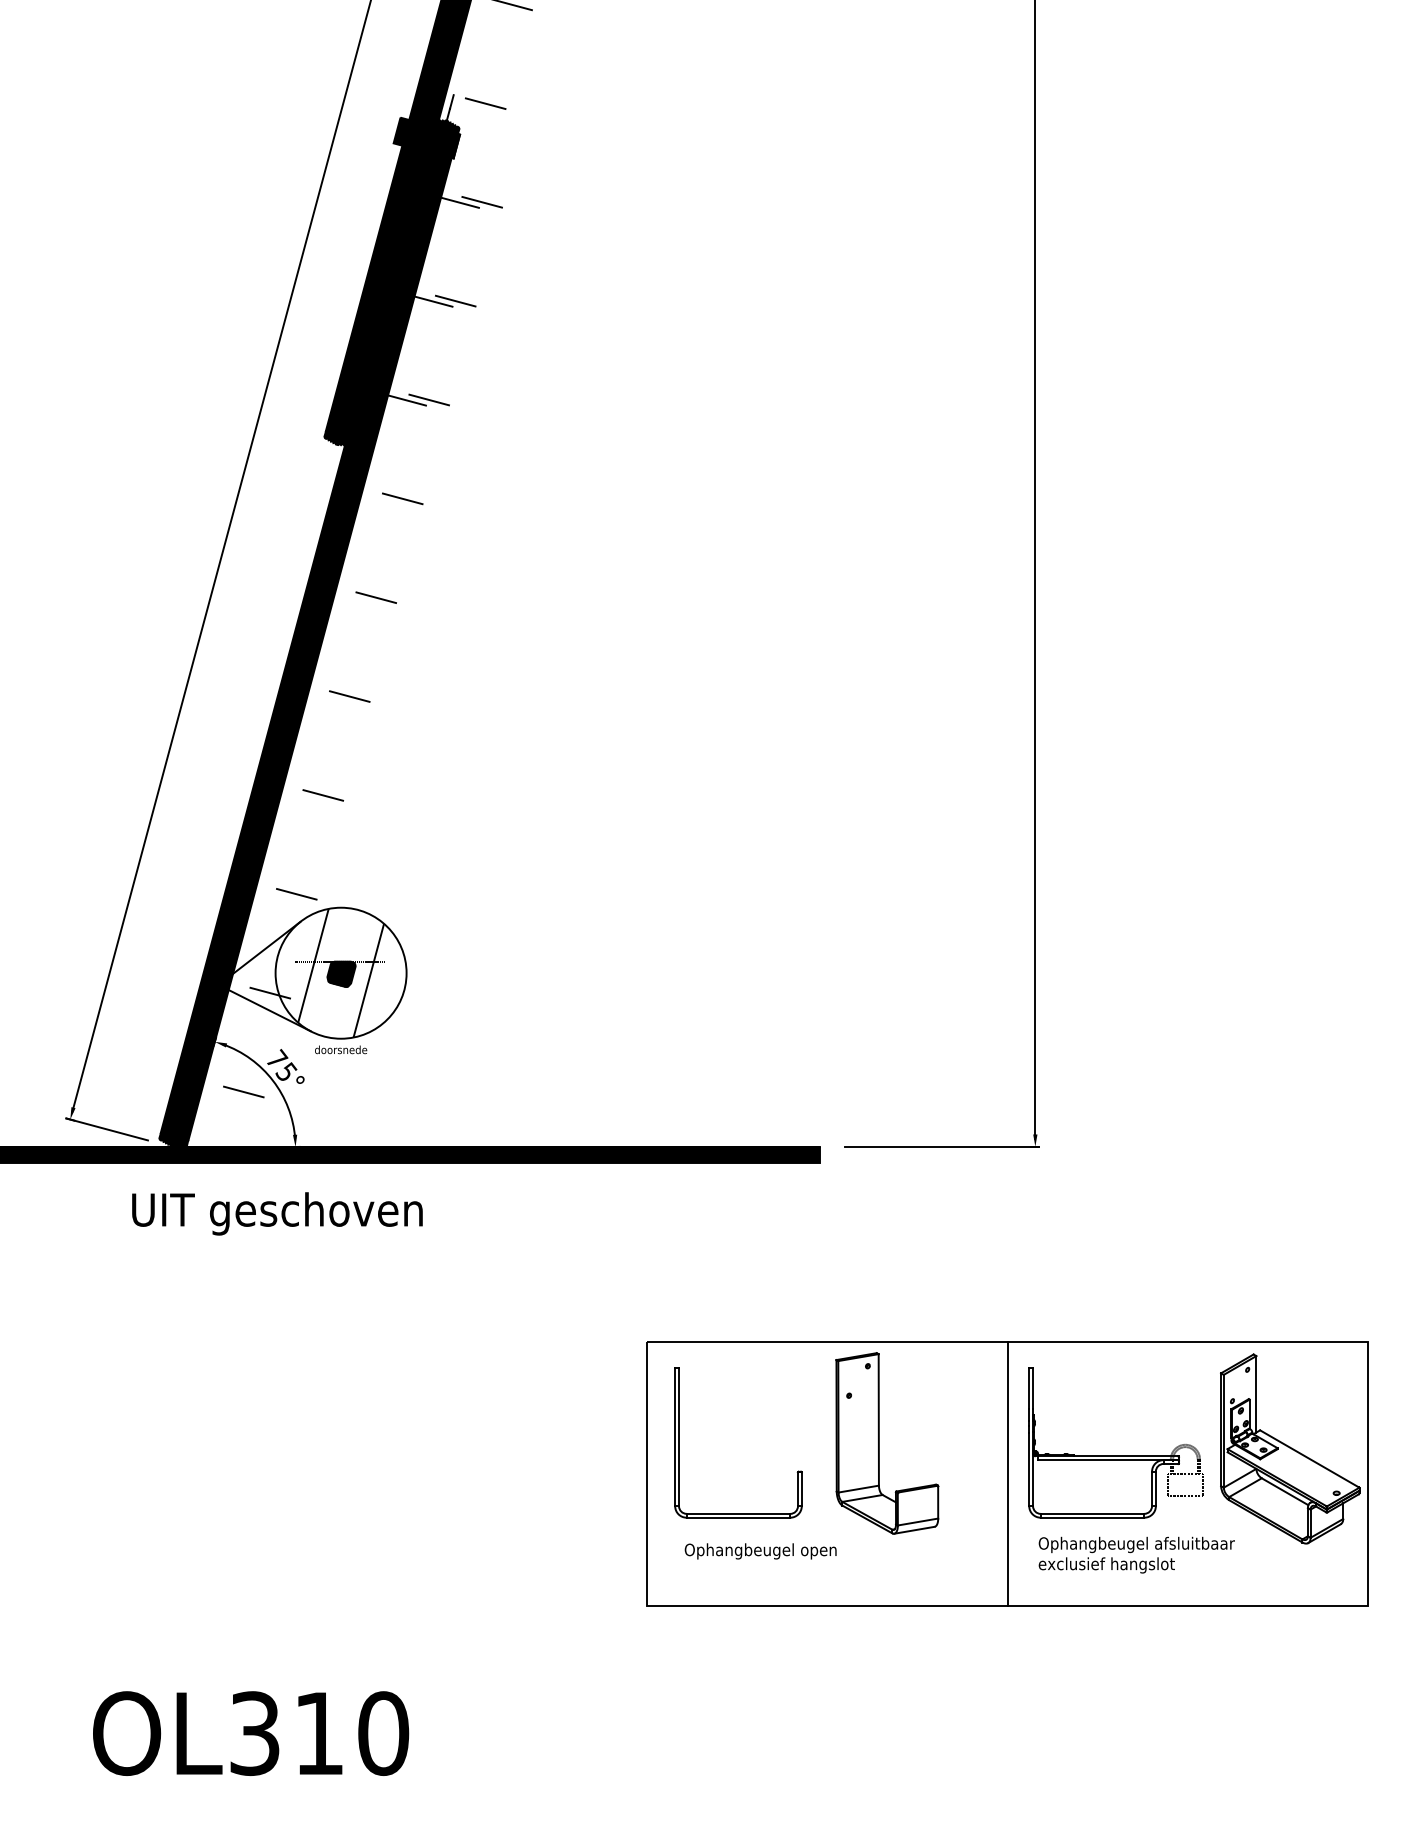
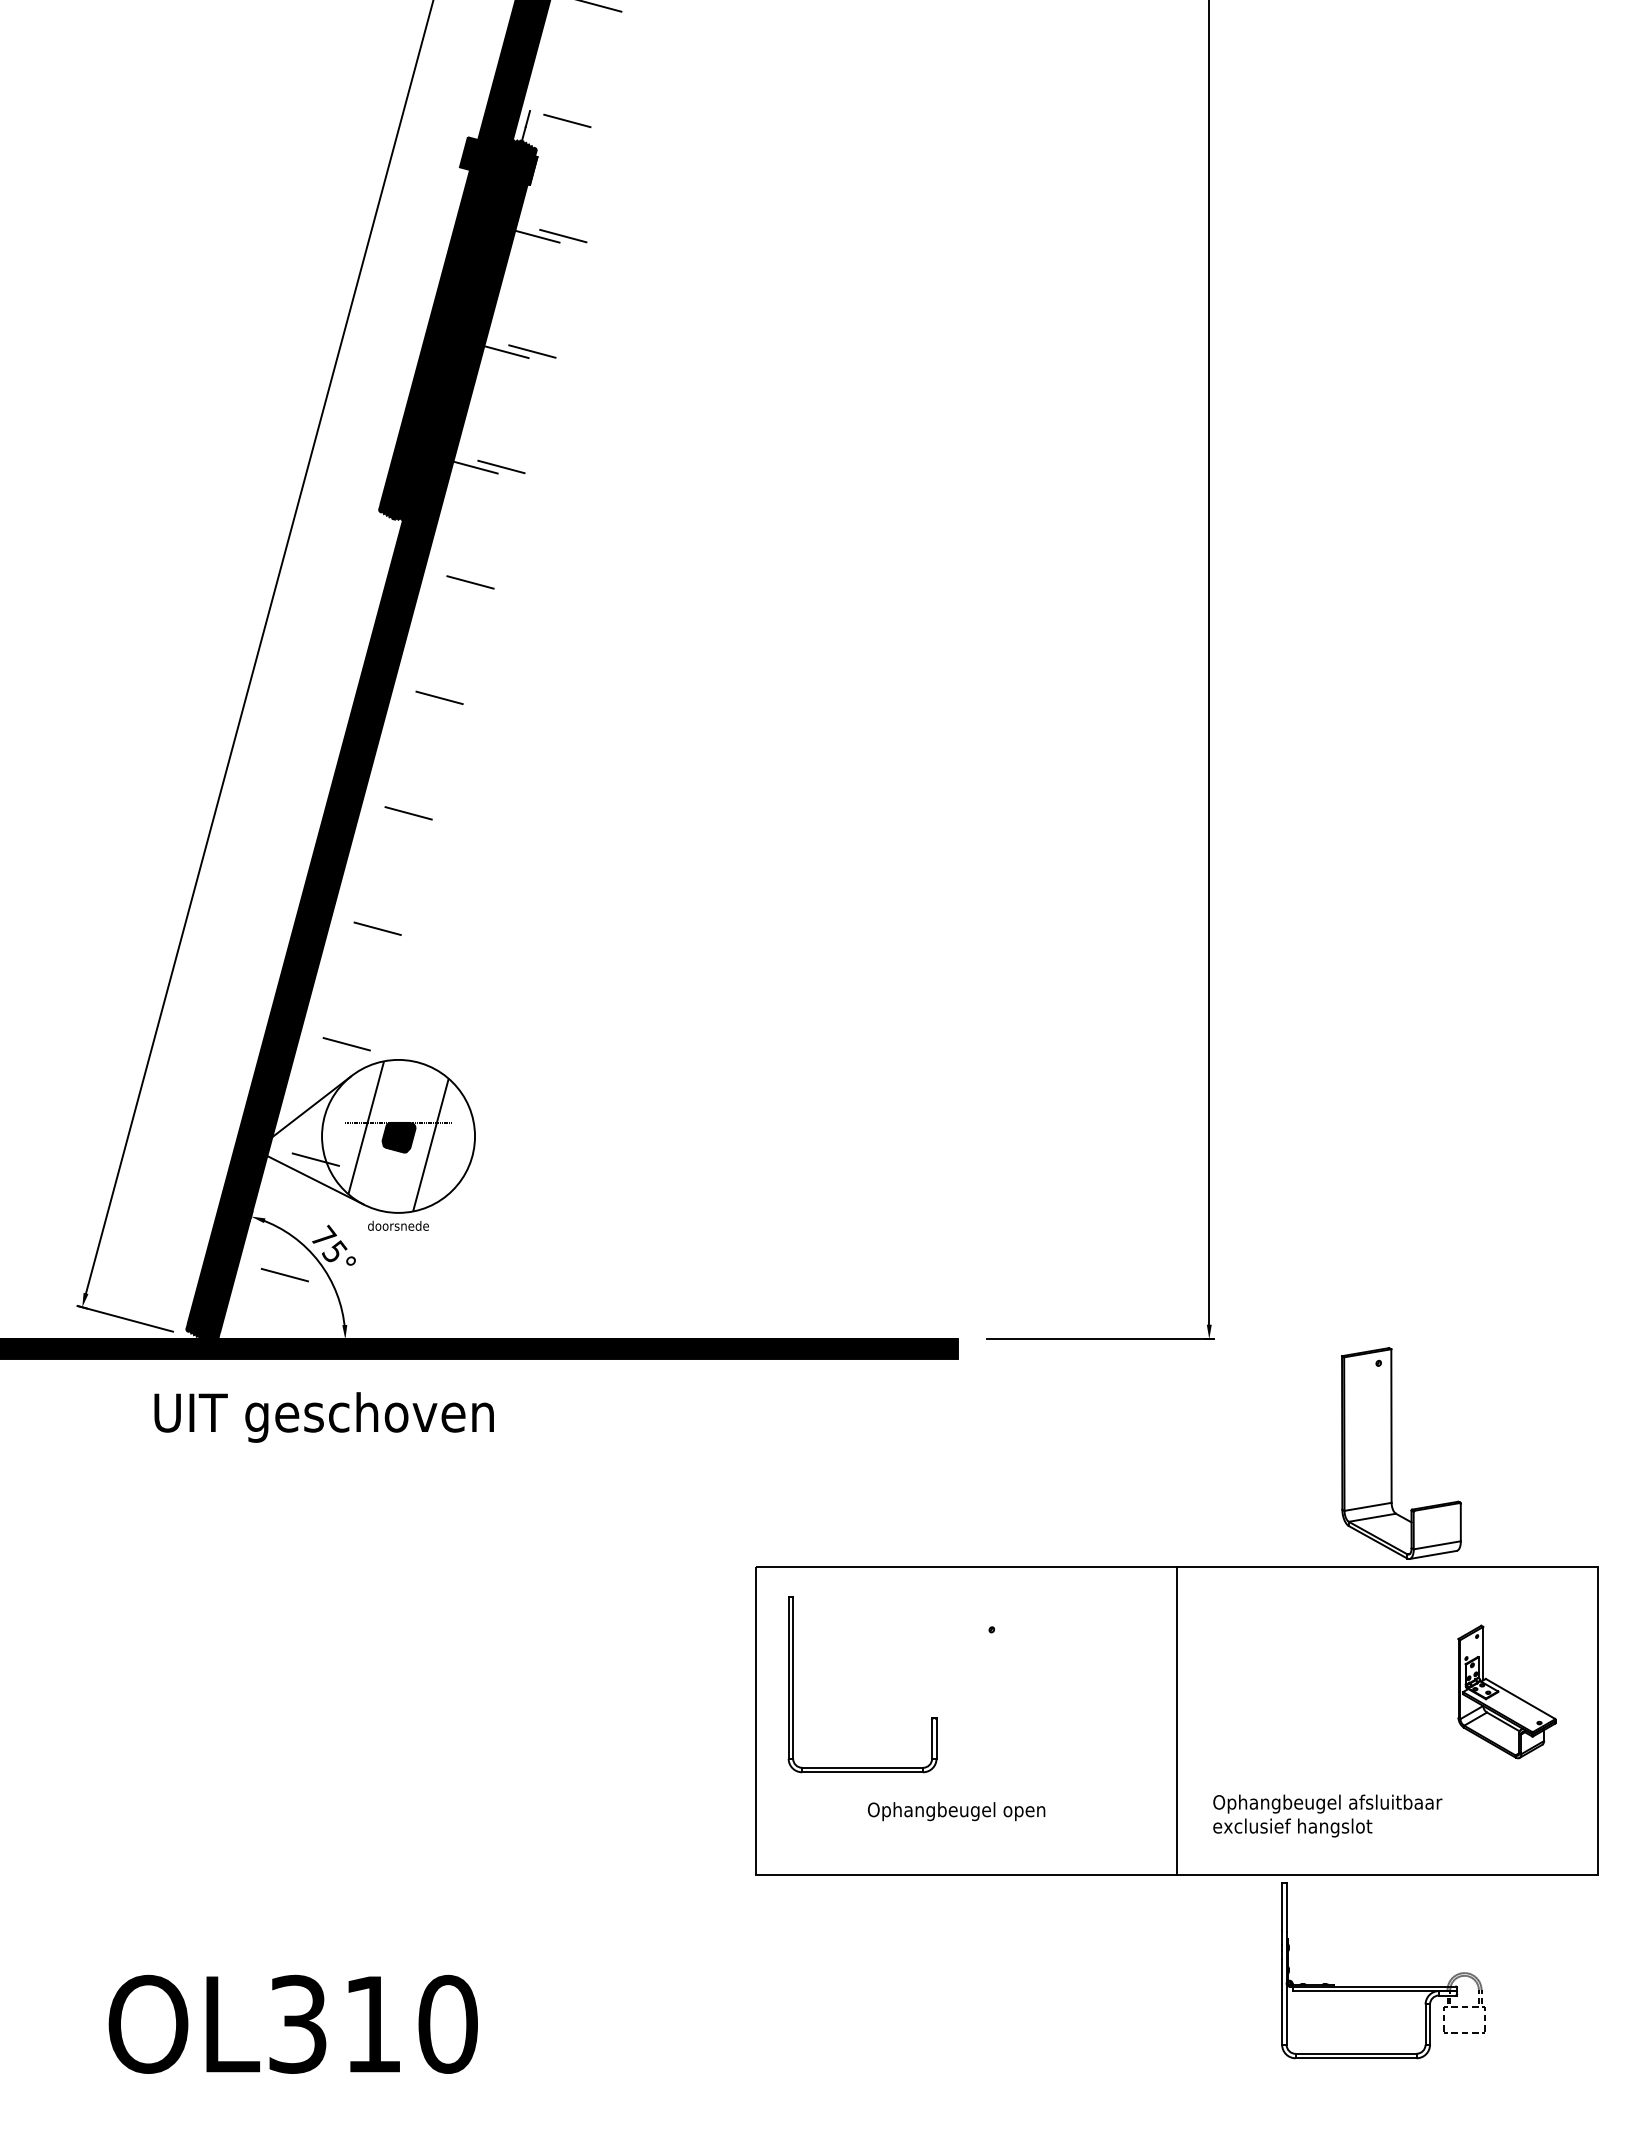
part: (879, 1443) -> (1392, 1453), moved
part: (1289, 1448) -> (1506, 1691), size x0.6
part: (1116, 1456) -> (1383, 1986), moved
text: (760, 1551) -> (956, 1811), moved

